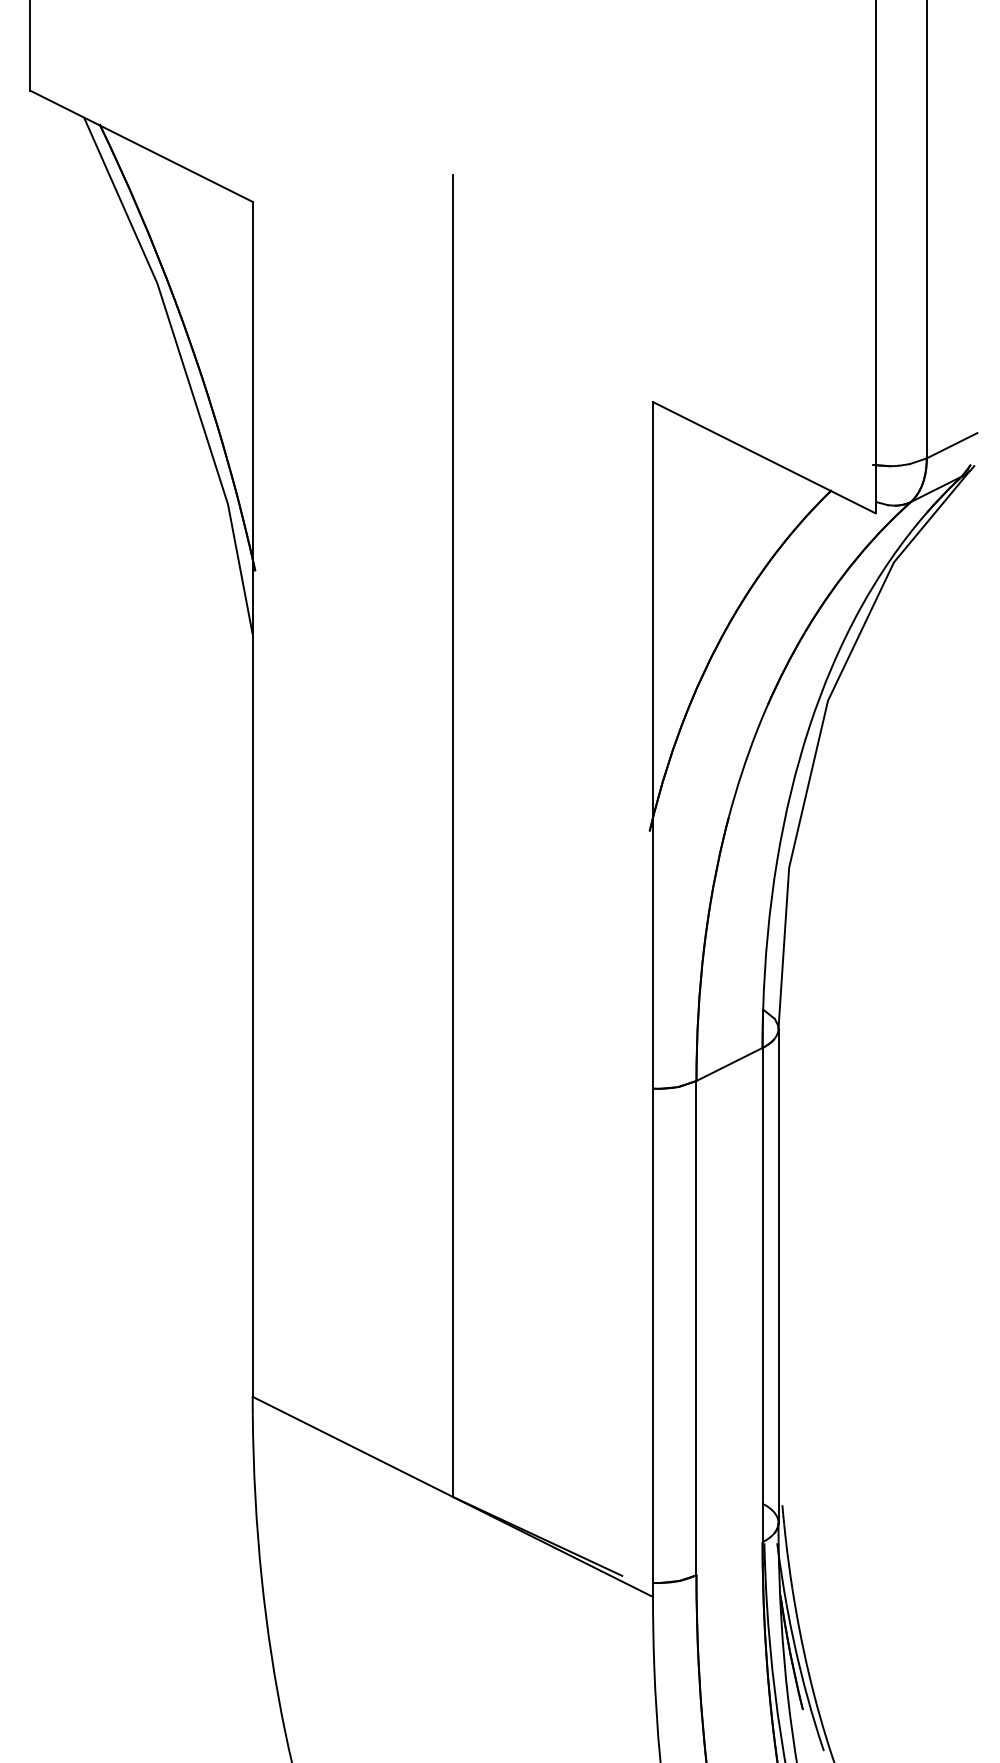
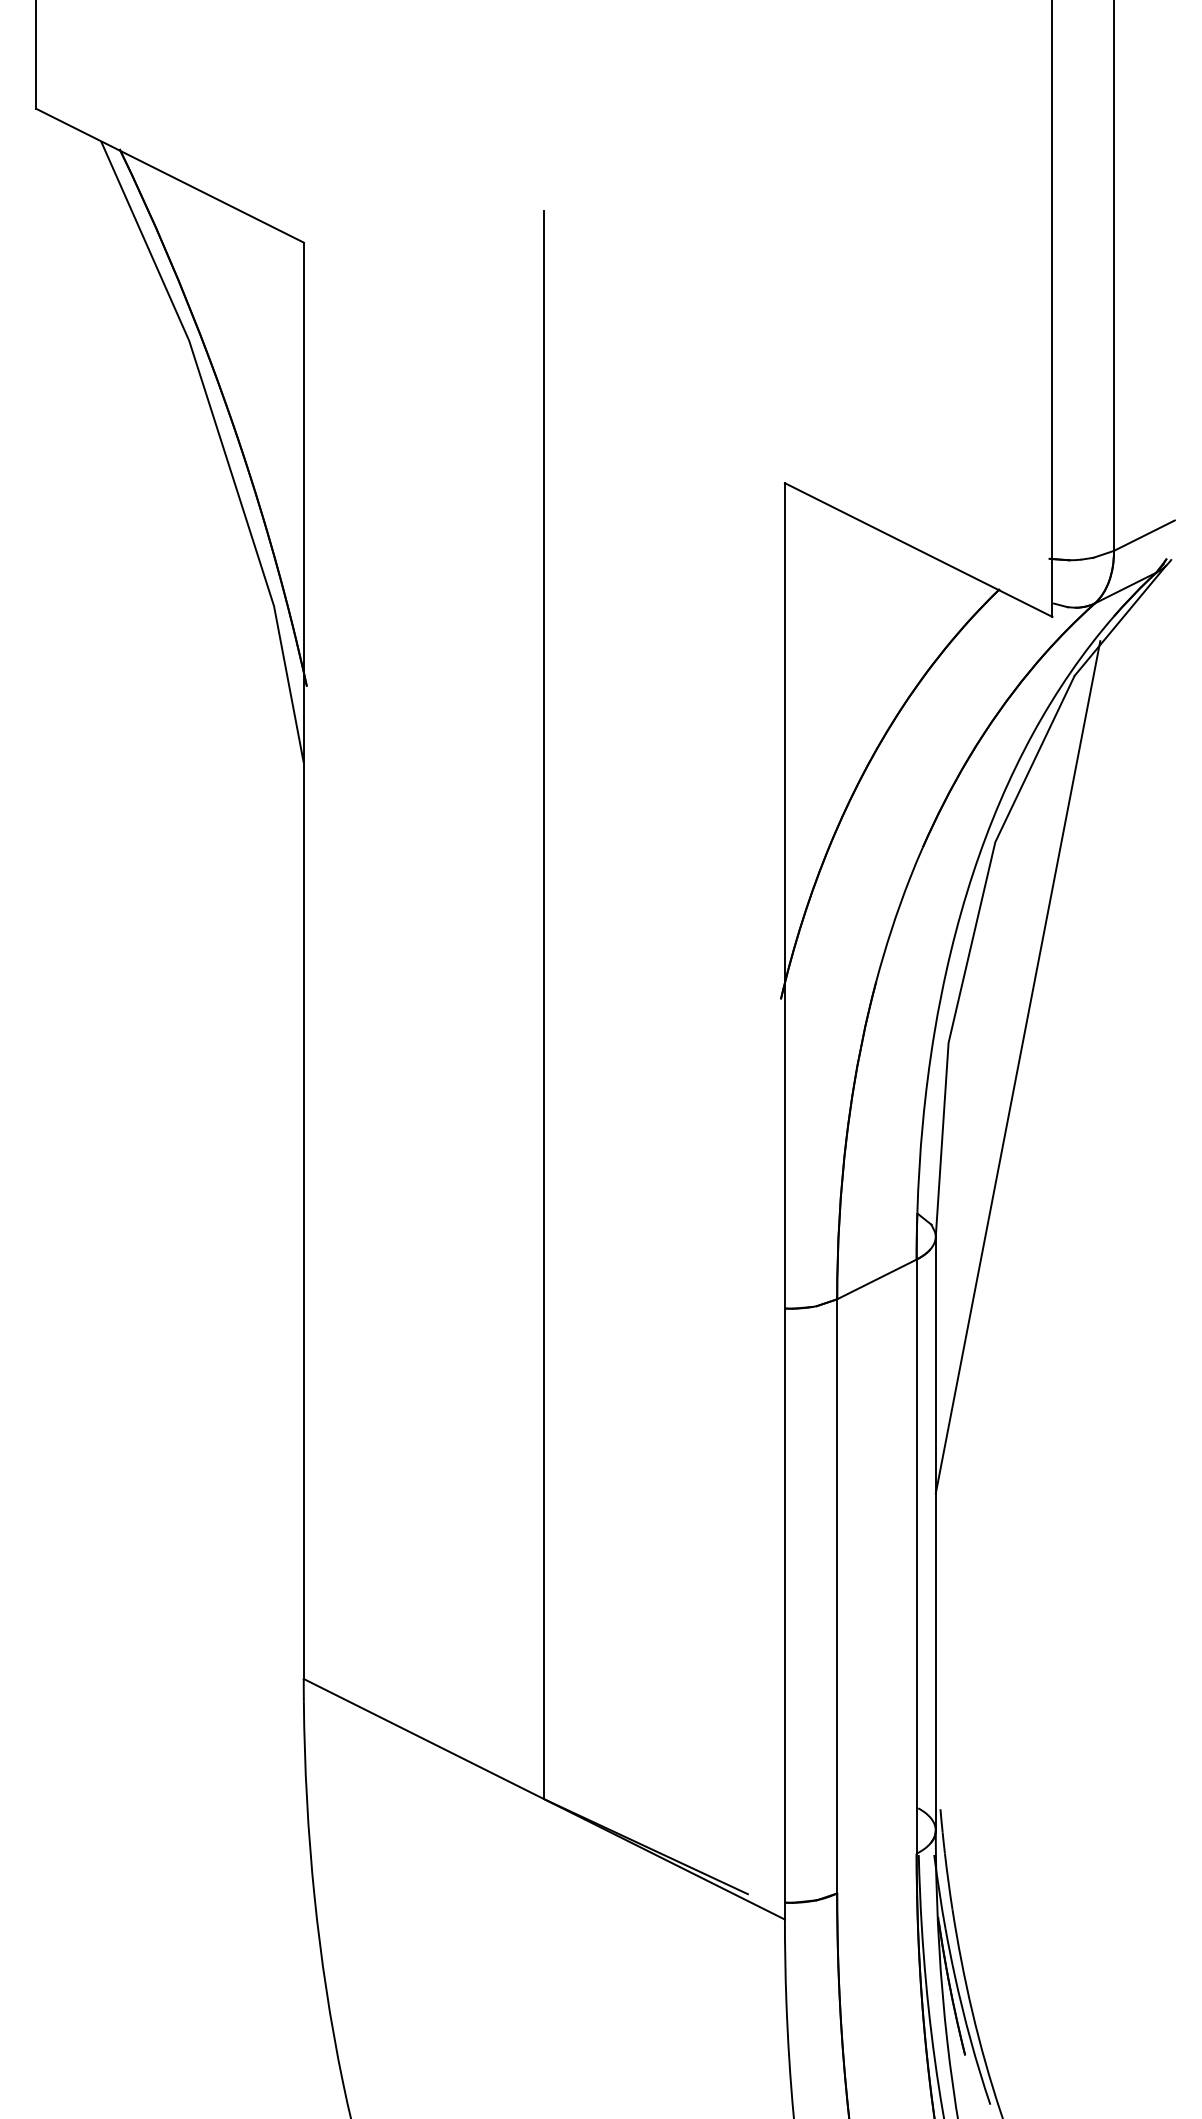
line: (846, 888) -> (1017, 1067), added

